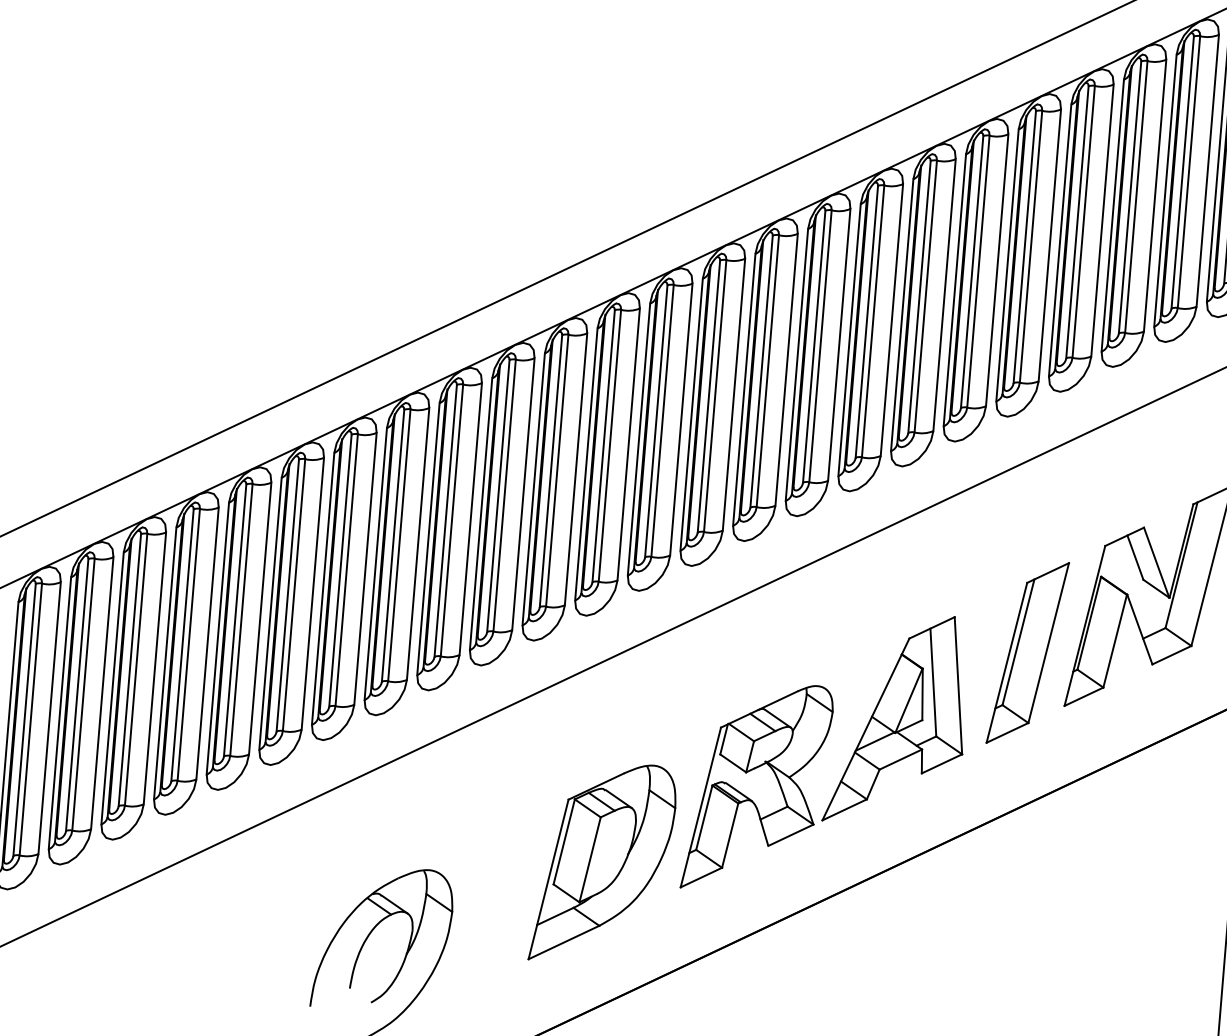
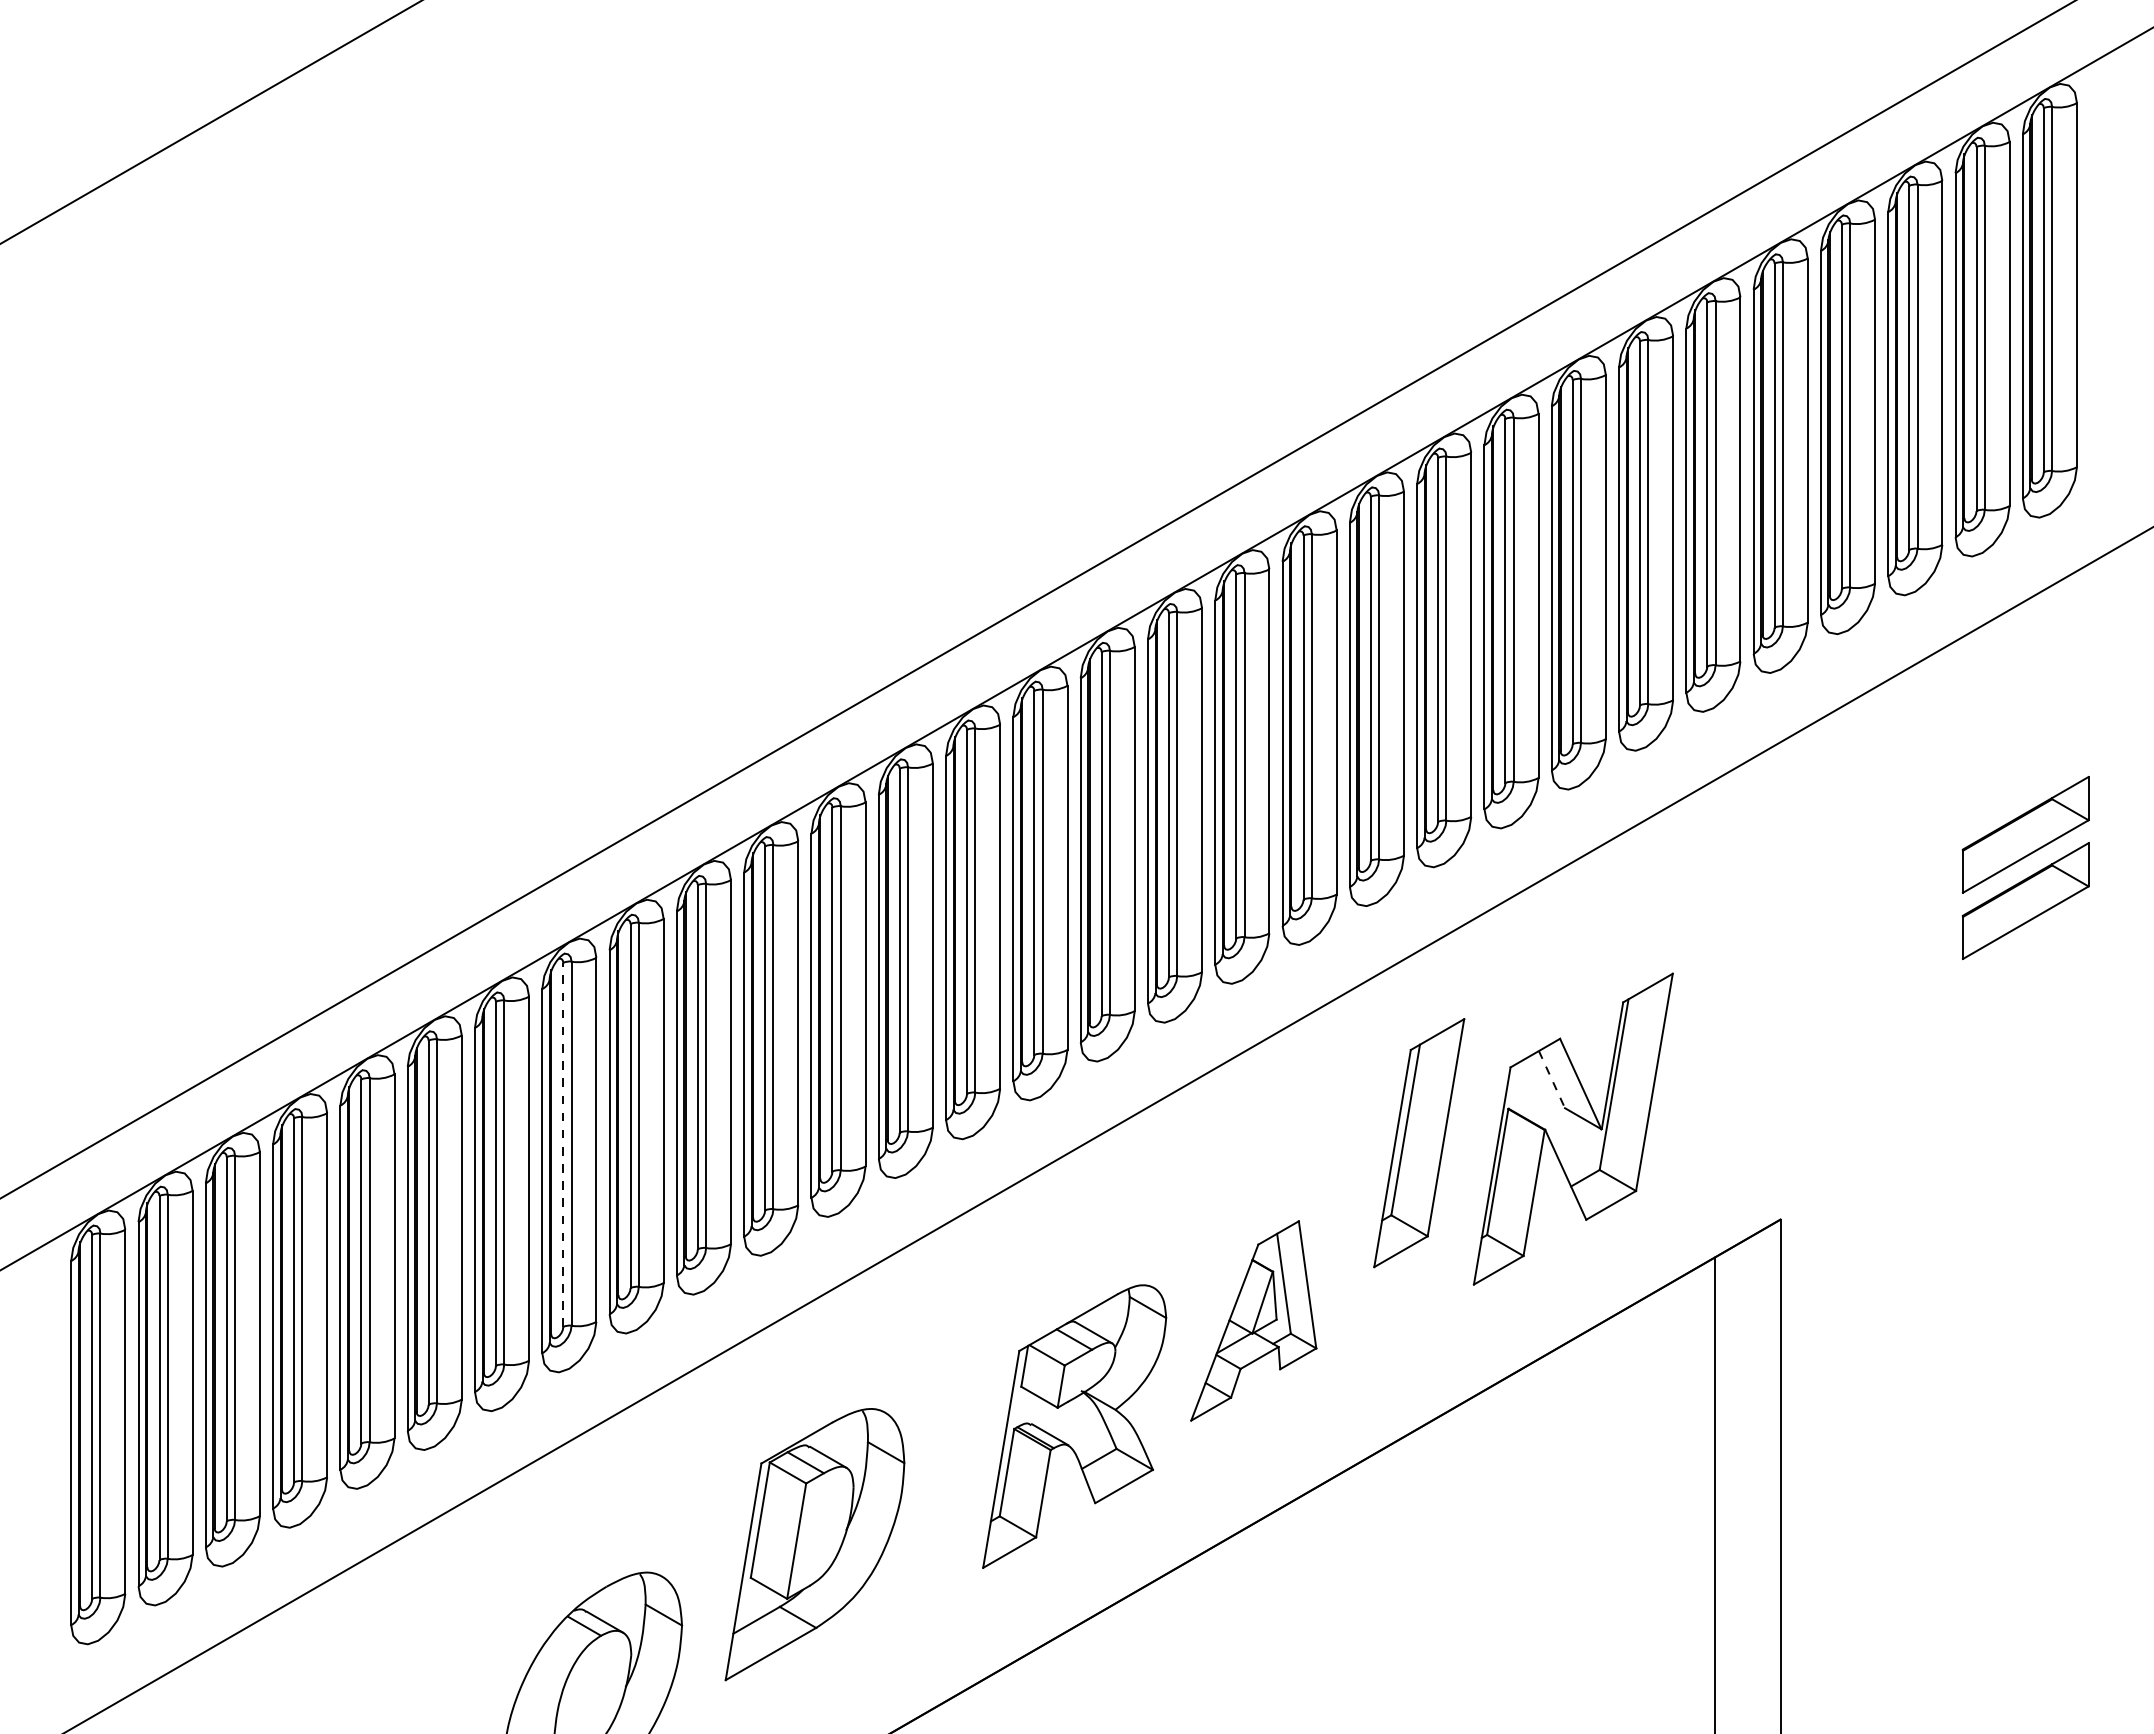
line: (393, 545) -> (563, 1144), solid -> dashed
line: (1135, 558) -> (1552, 1080), solid -> dashed
part: (1027, 653) -> (1419, 1143), moved
part: (897, 719) -> (1253, 1320), size x0.7
part: (603, 863) -> (814, 1544), moved

